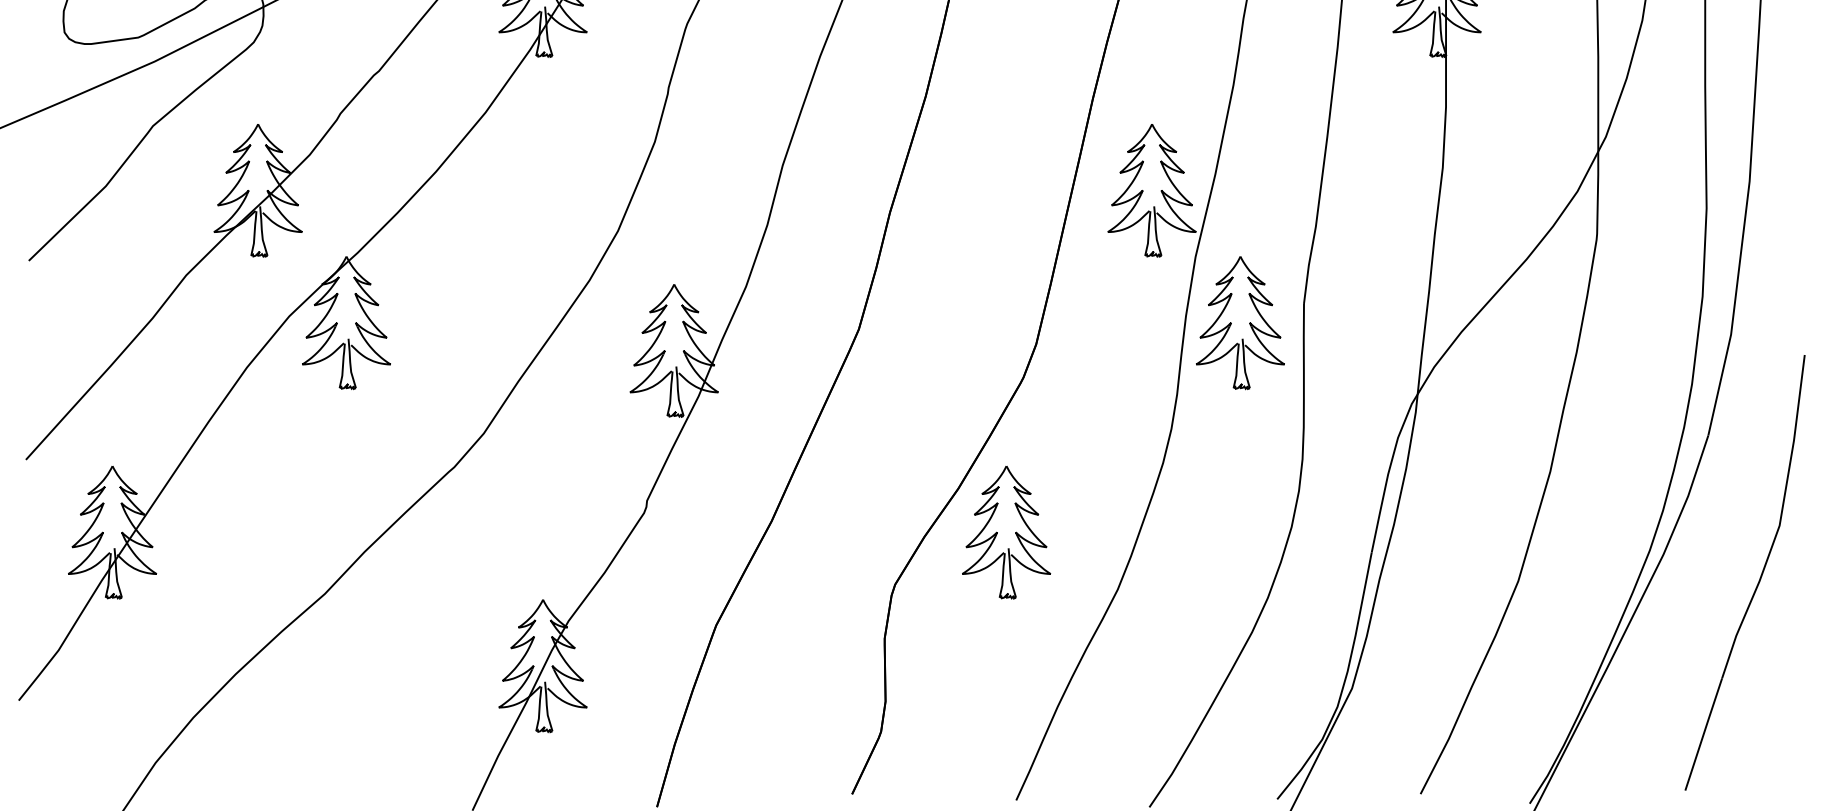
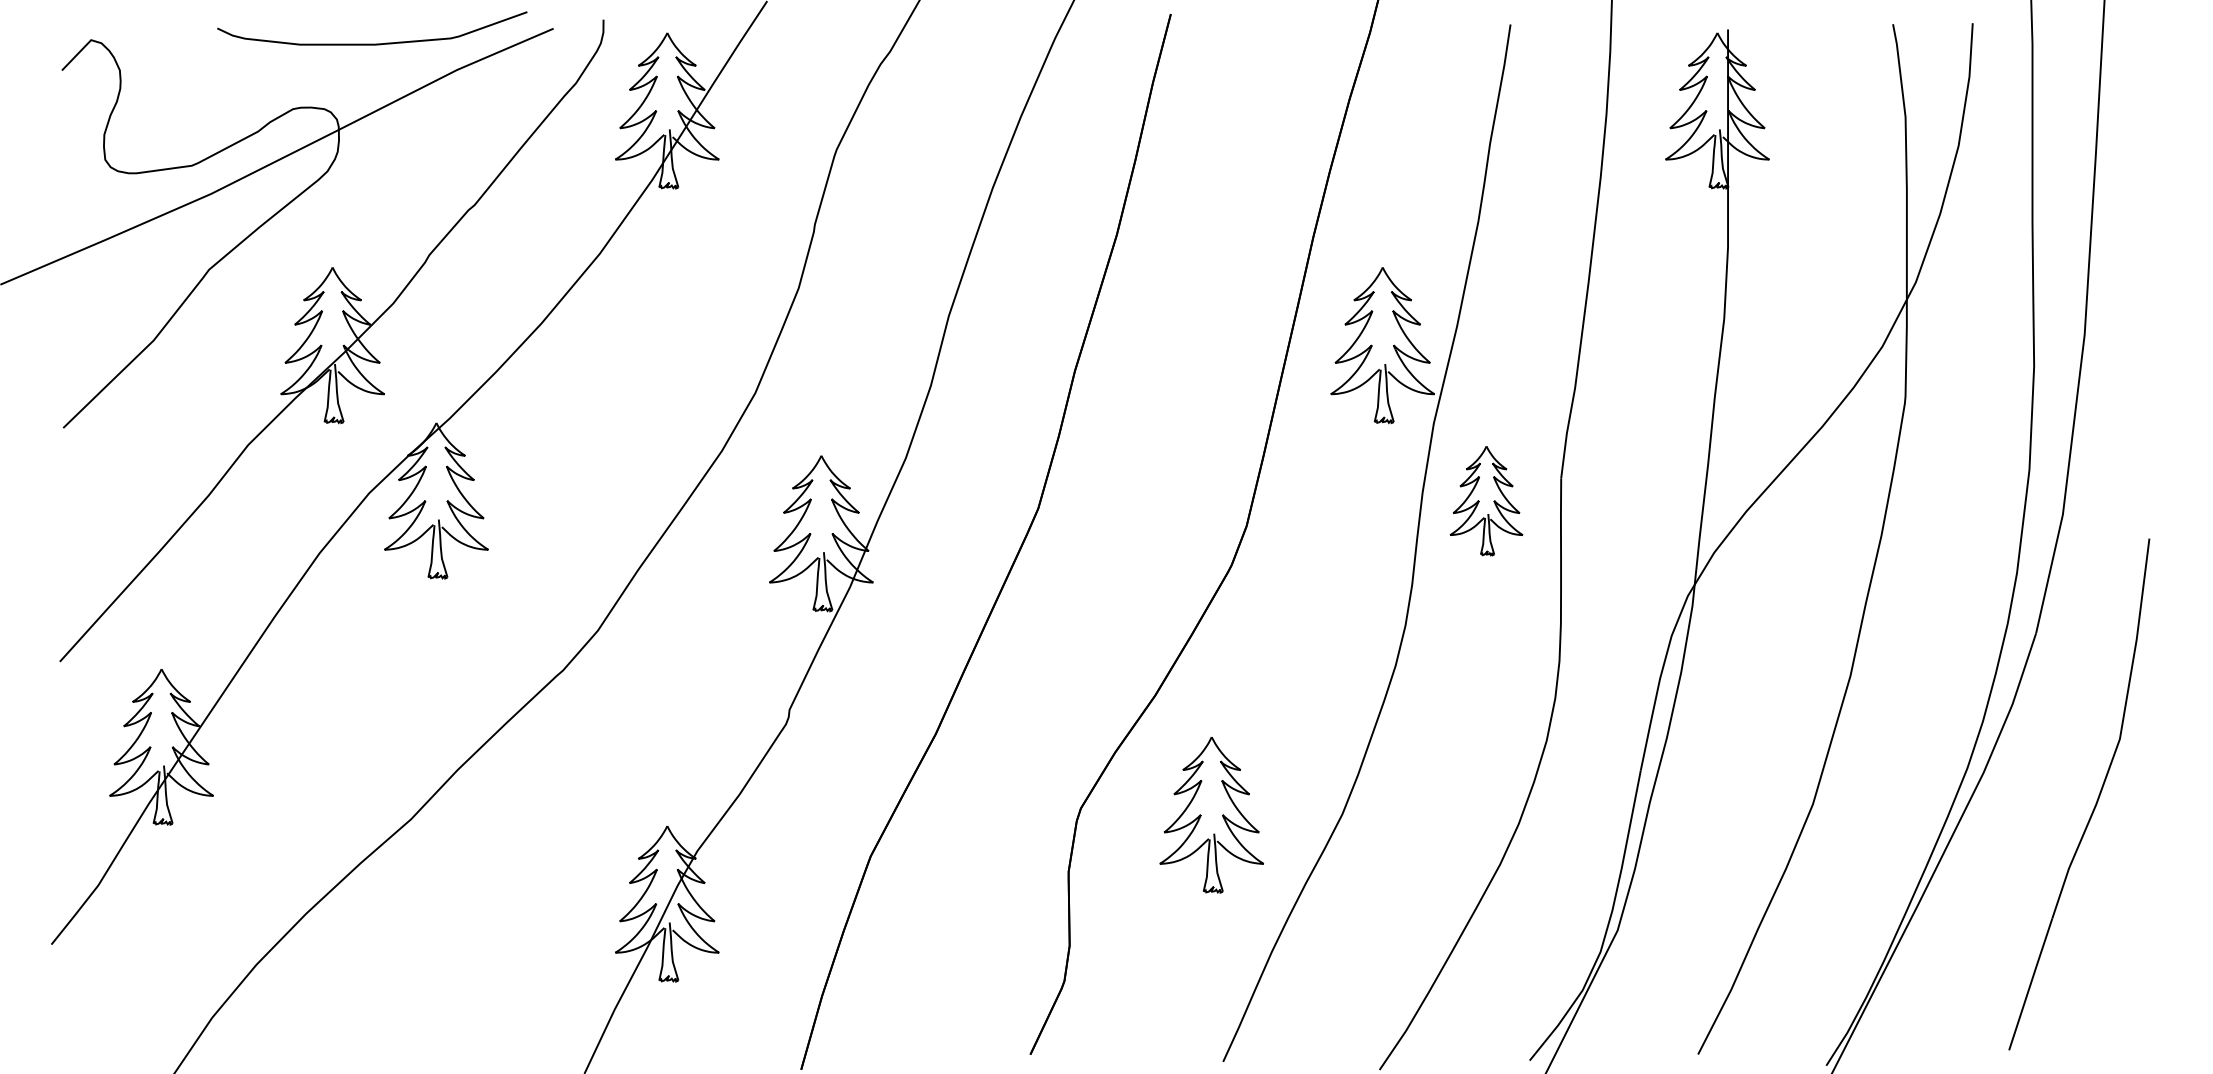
part: (1240, 322) -> (1486, 500), size x0.7
part: (997, 532) -> (1201, 815), moved

